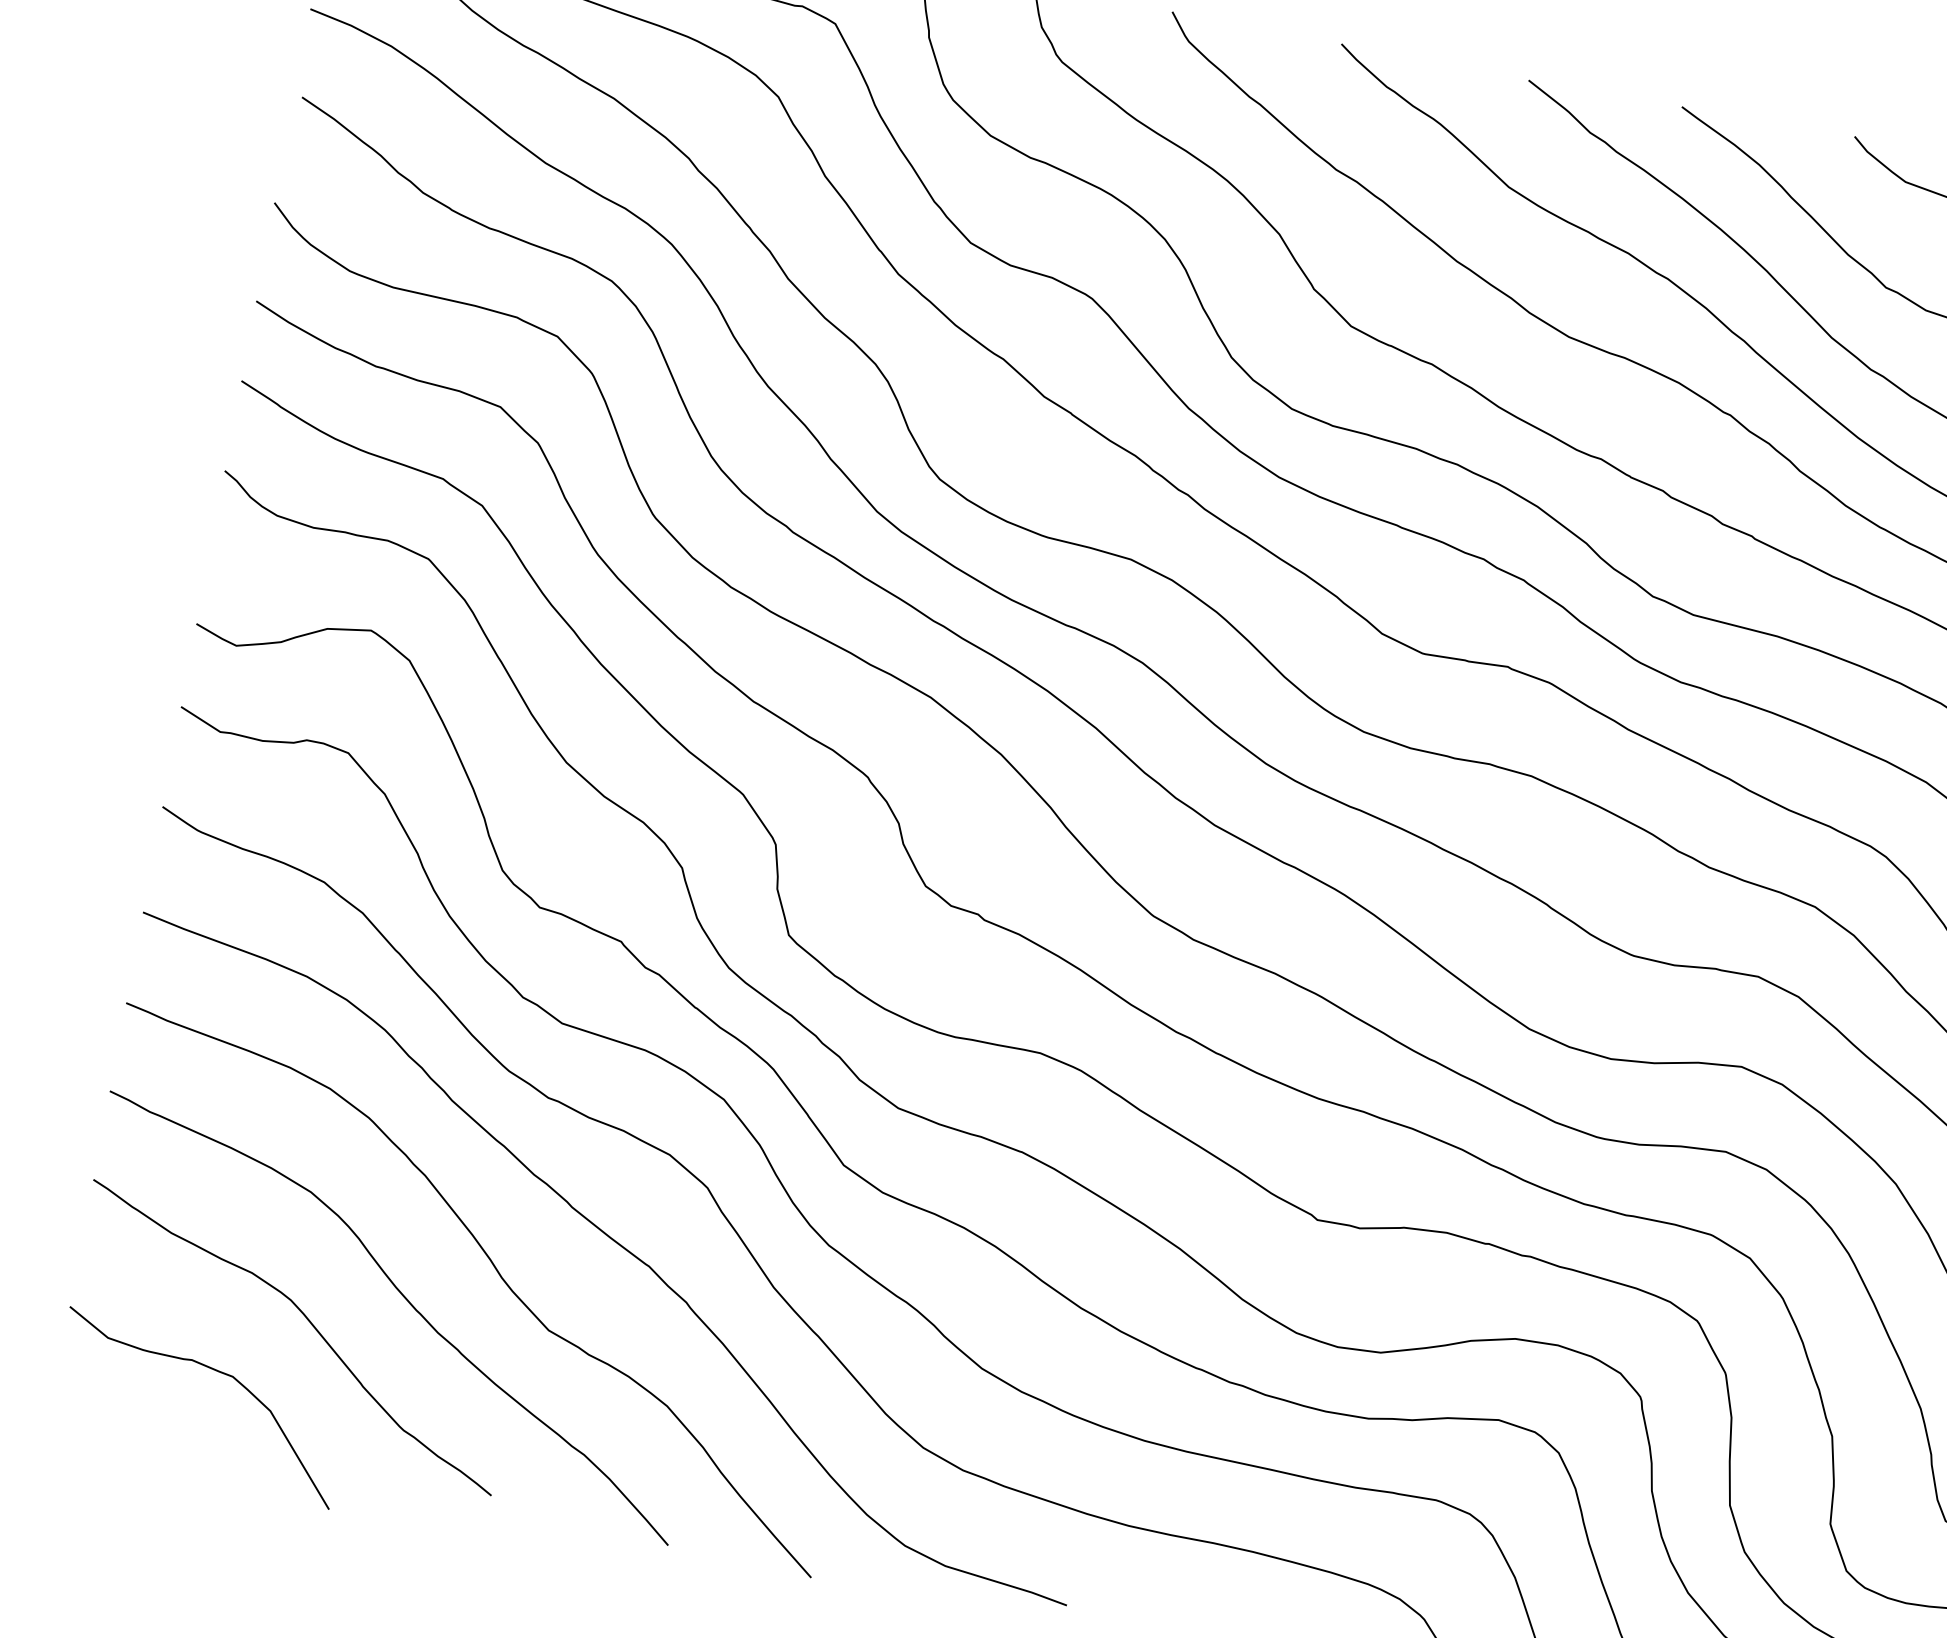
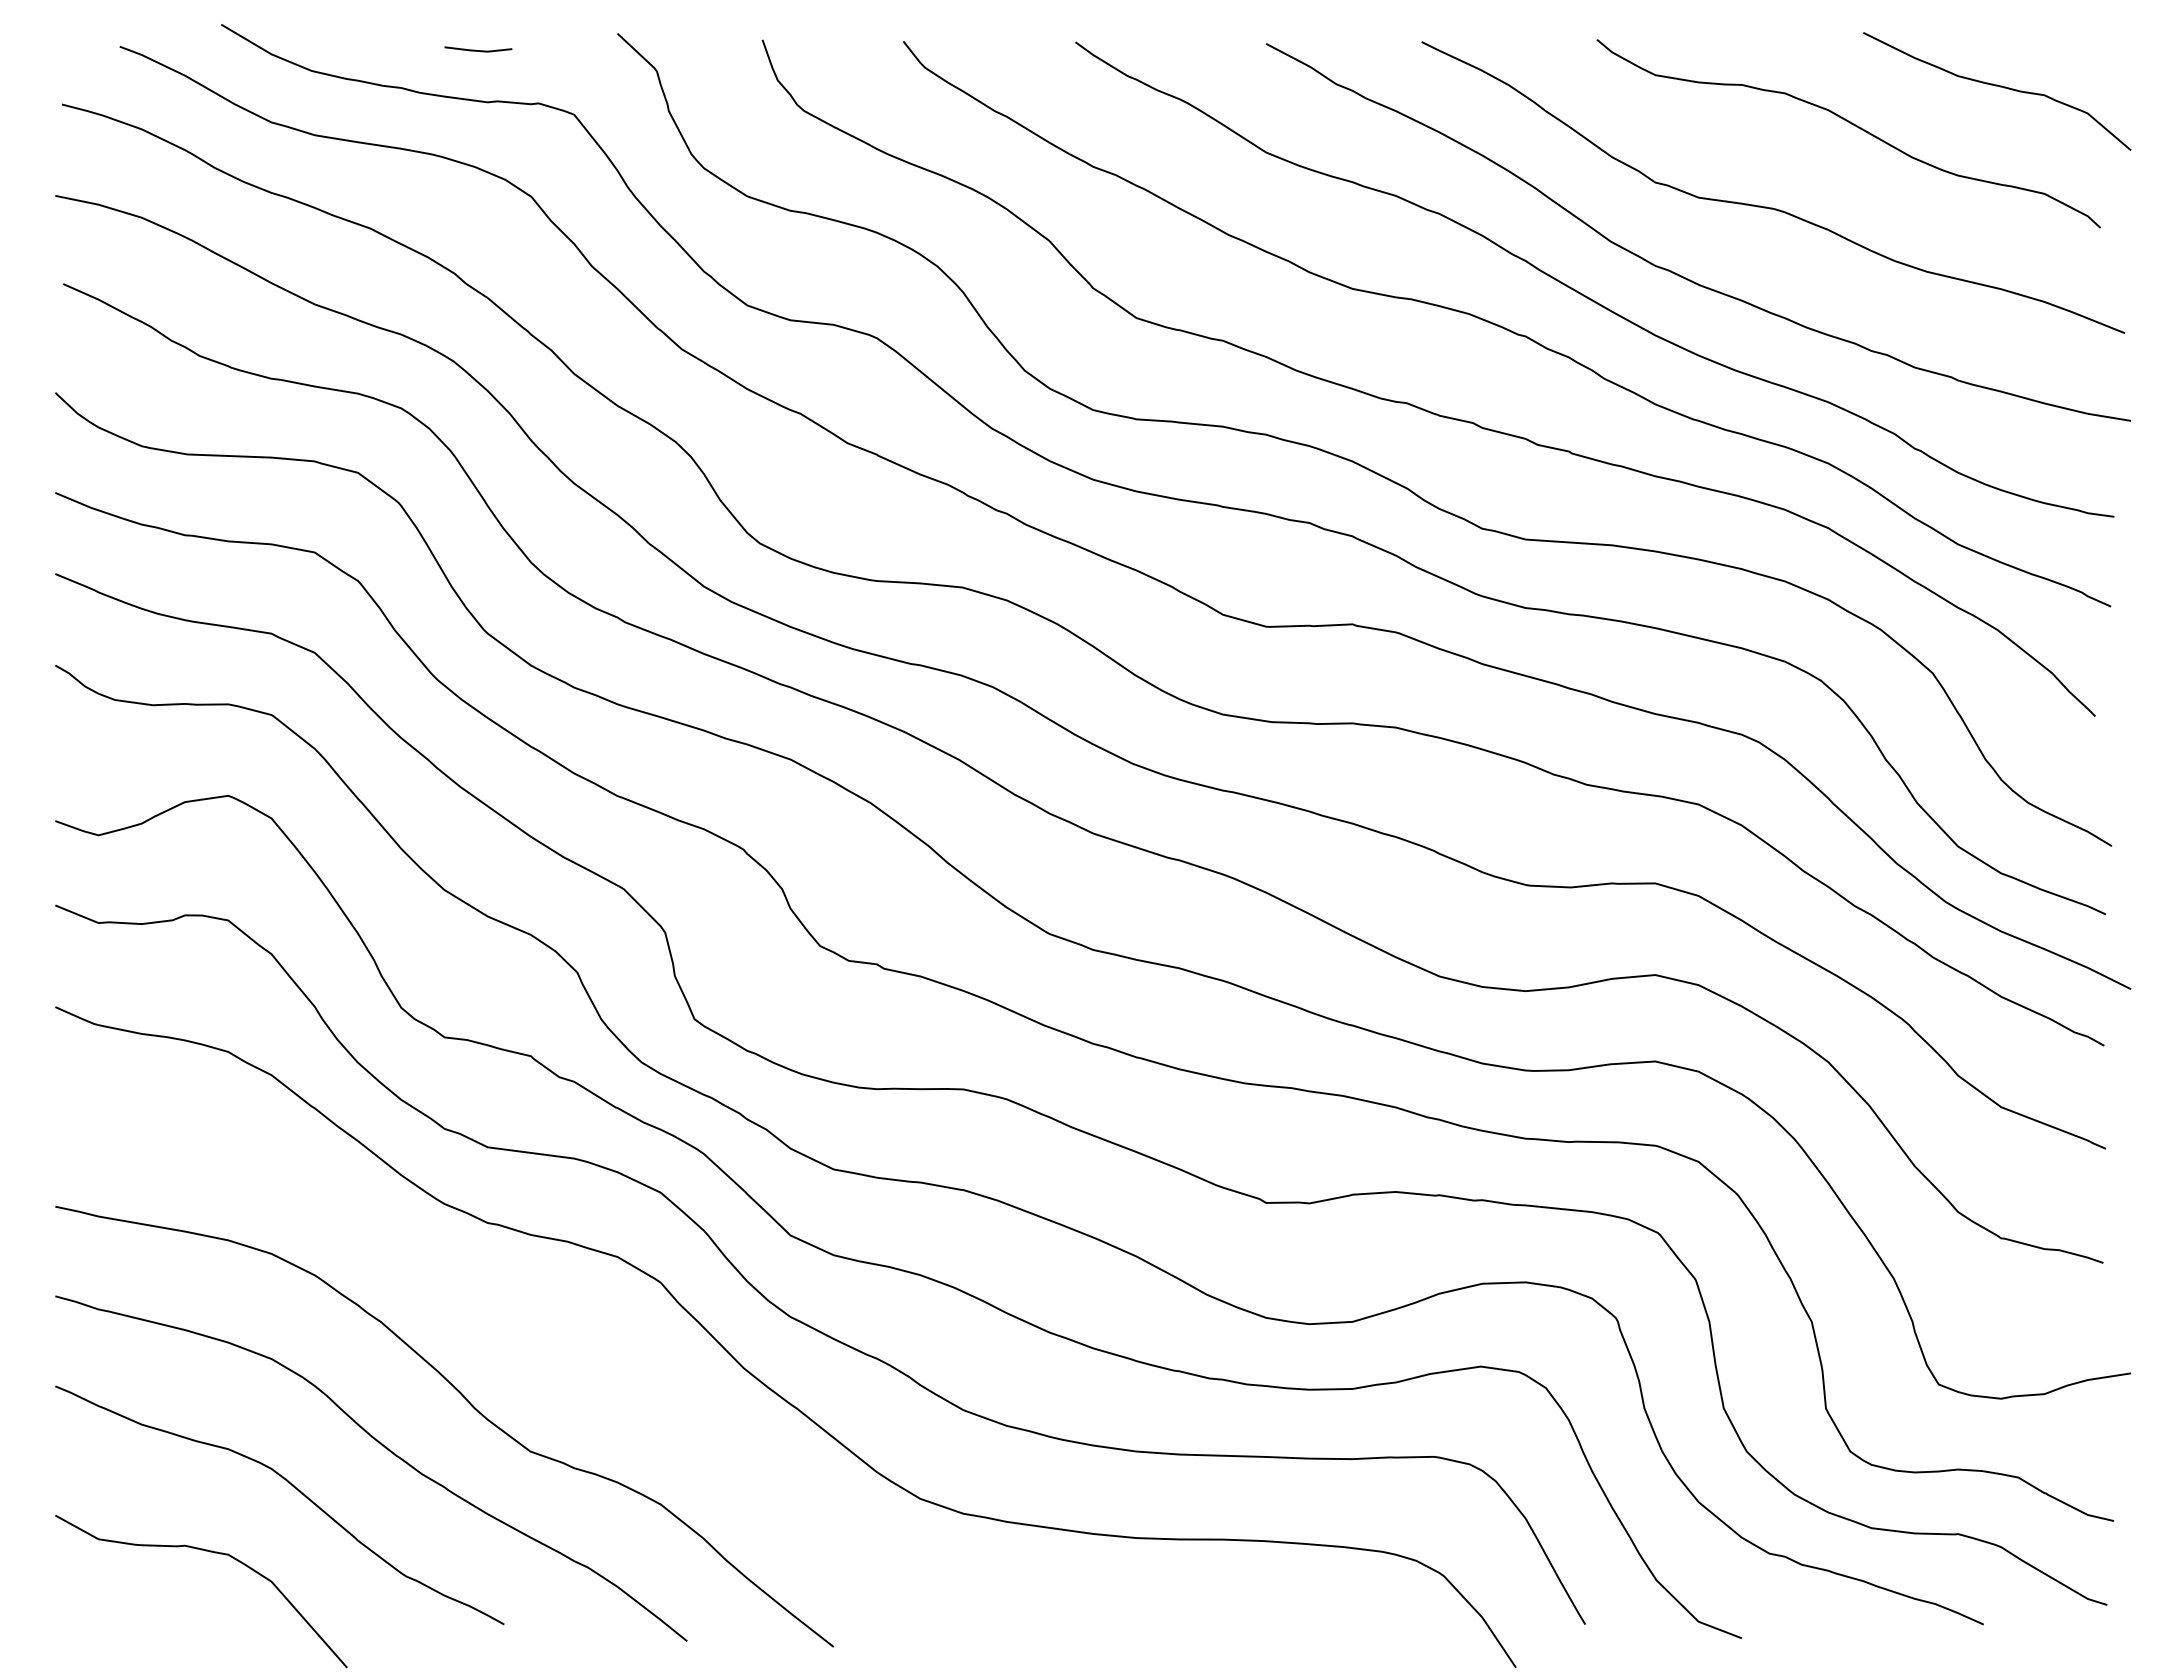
curve: (615, 1243) -> (580, 1353), removed

